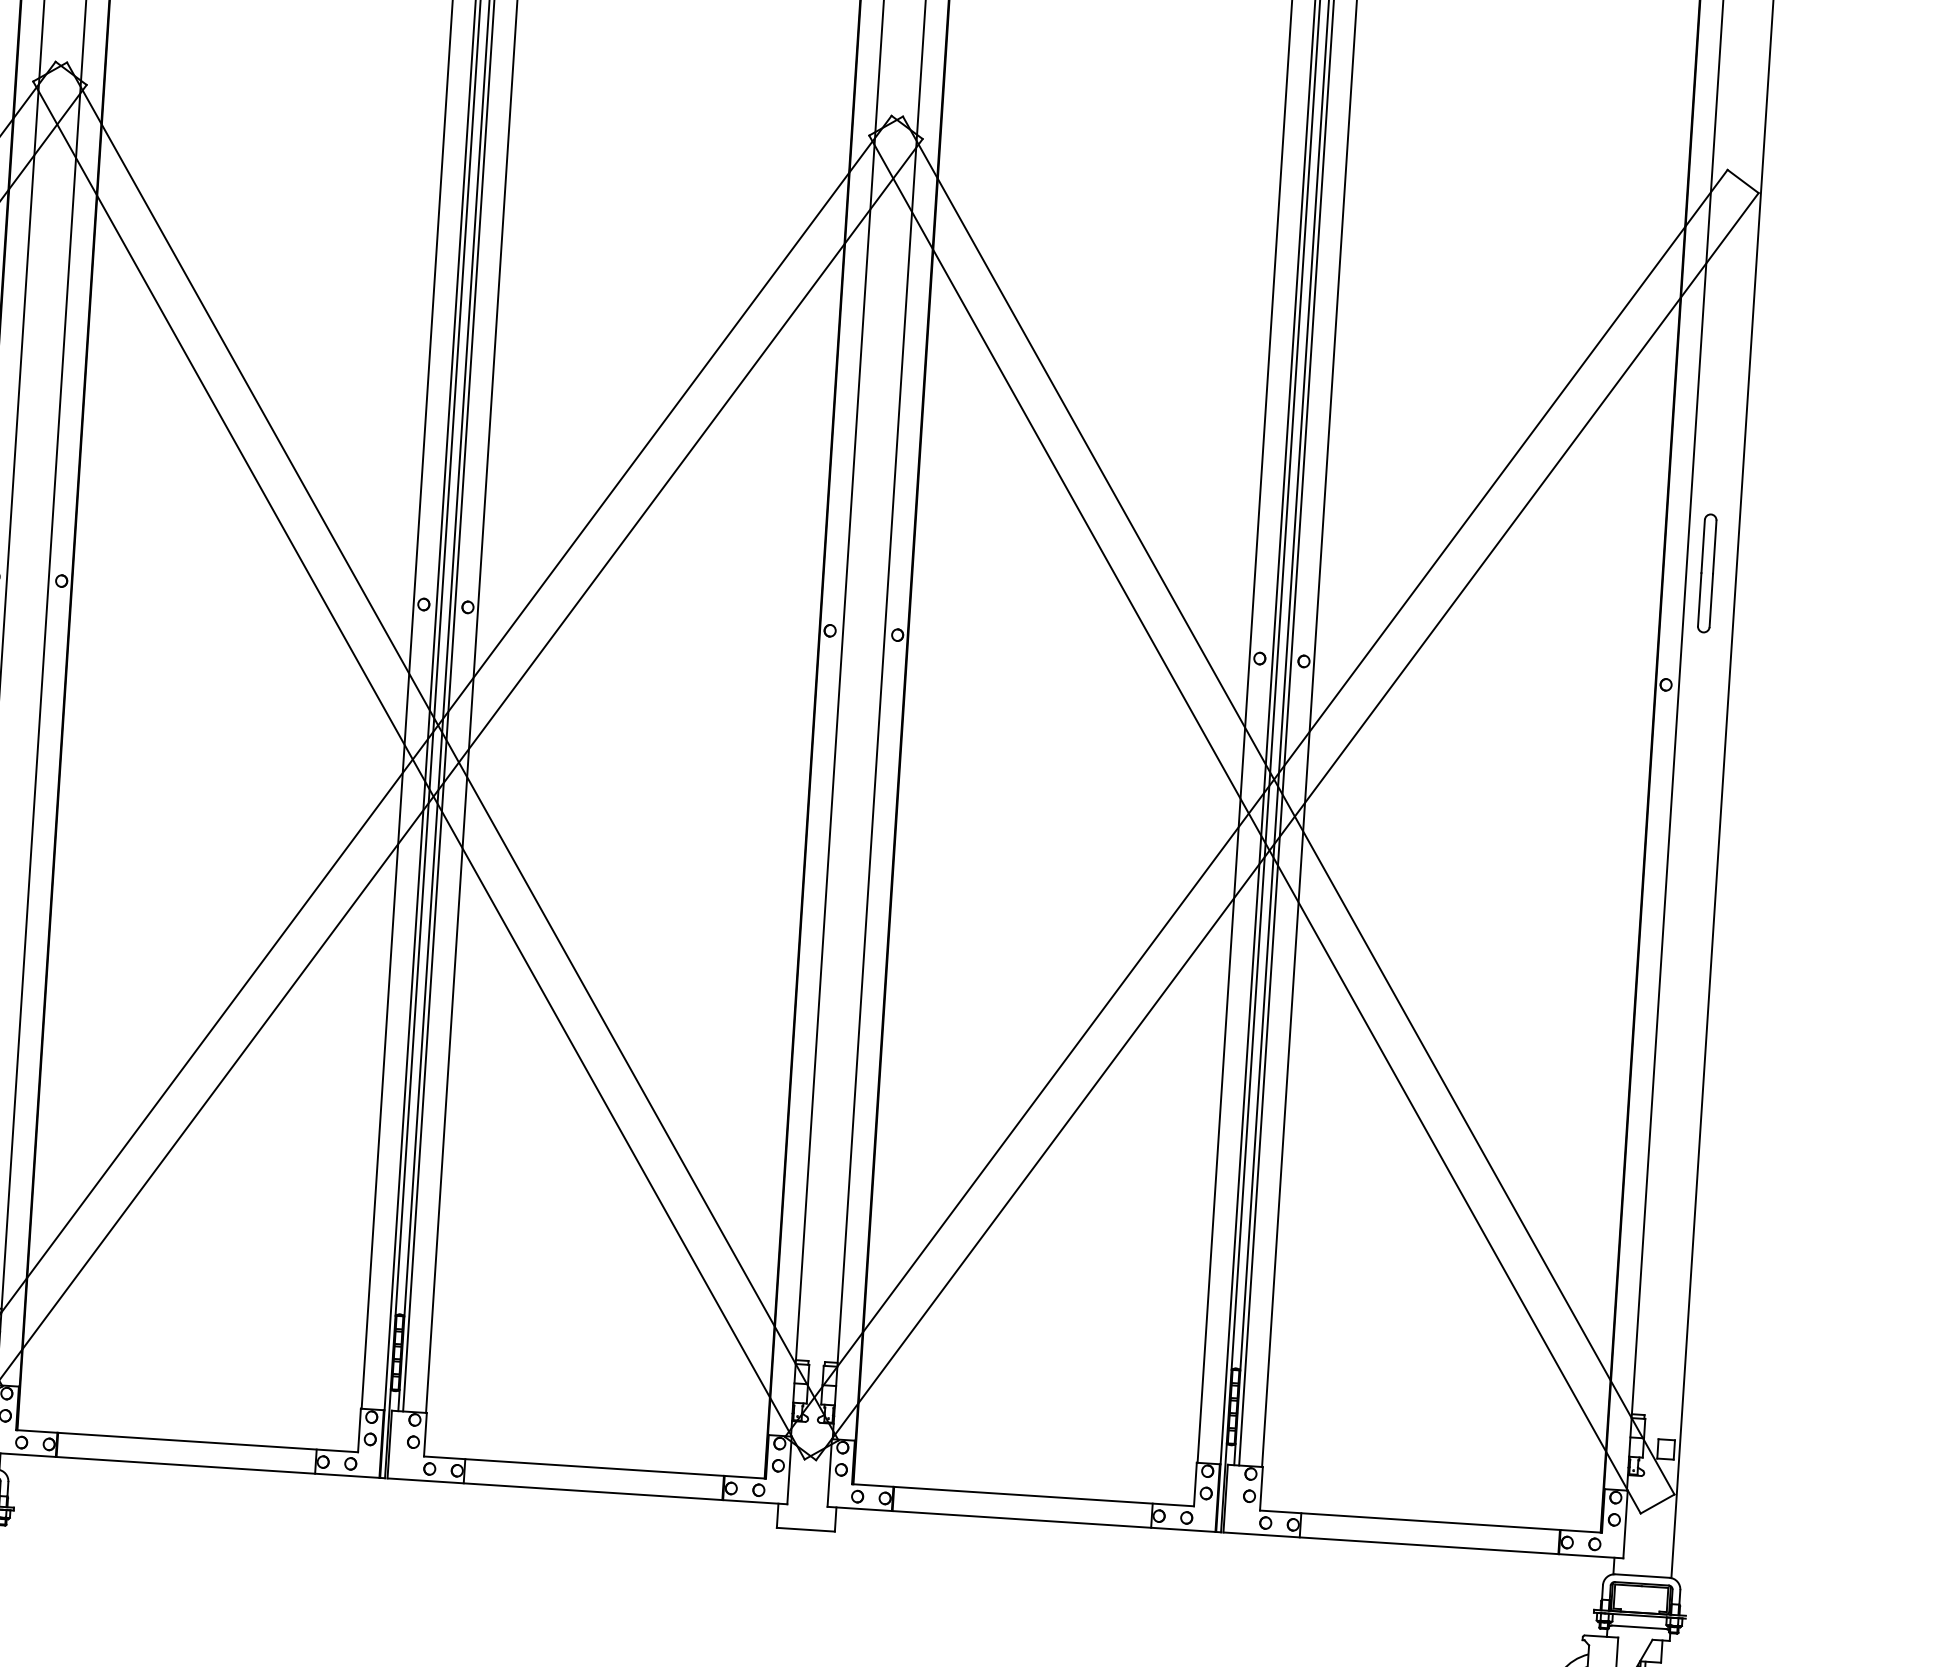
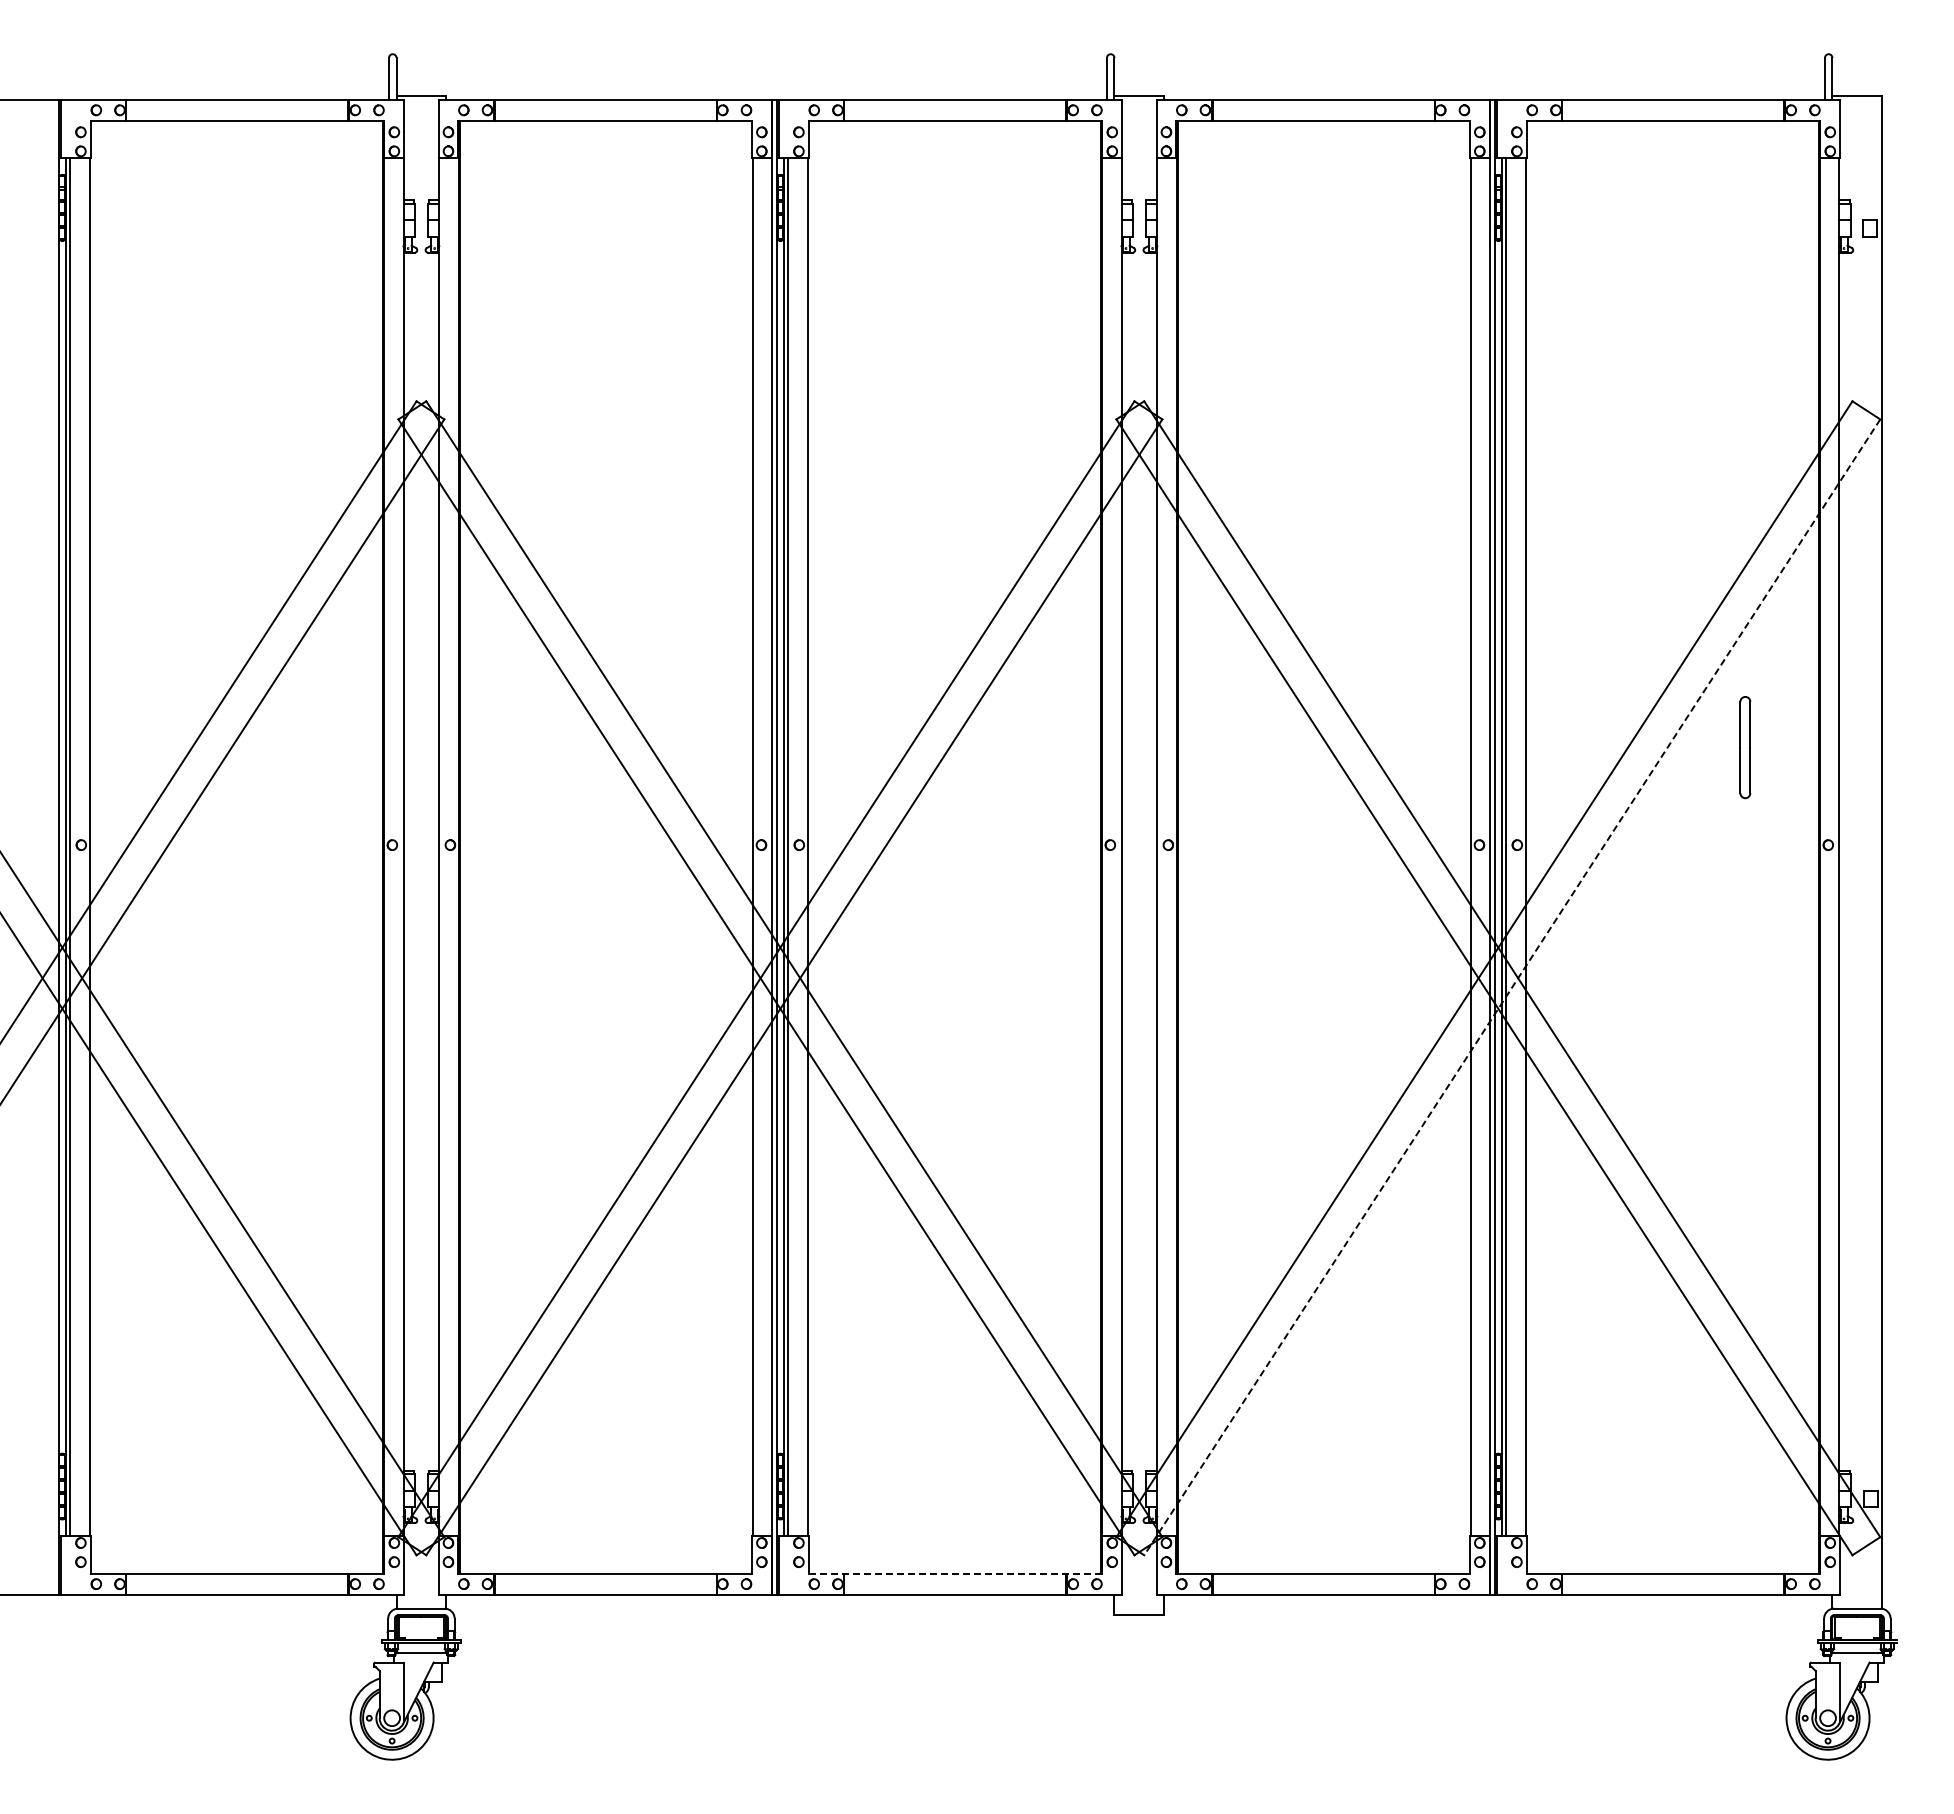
part: (1707, 573) -> (1745, 747), moved
line: (1287, 826) -> (1512, 987), solid -> dashed
line: (594, 1467) -> (955, 1573), solid -> dashed

